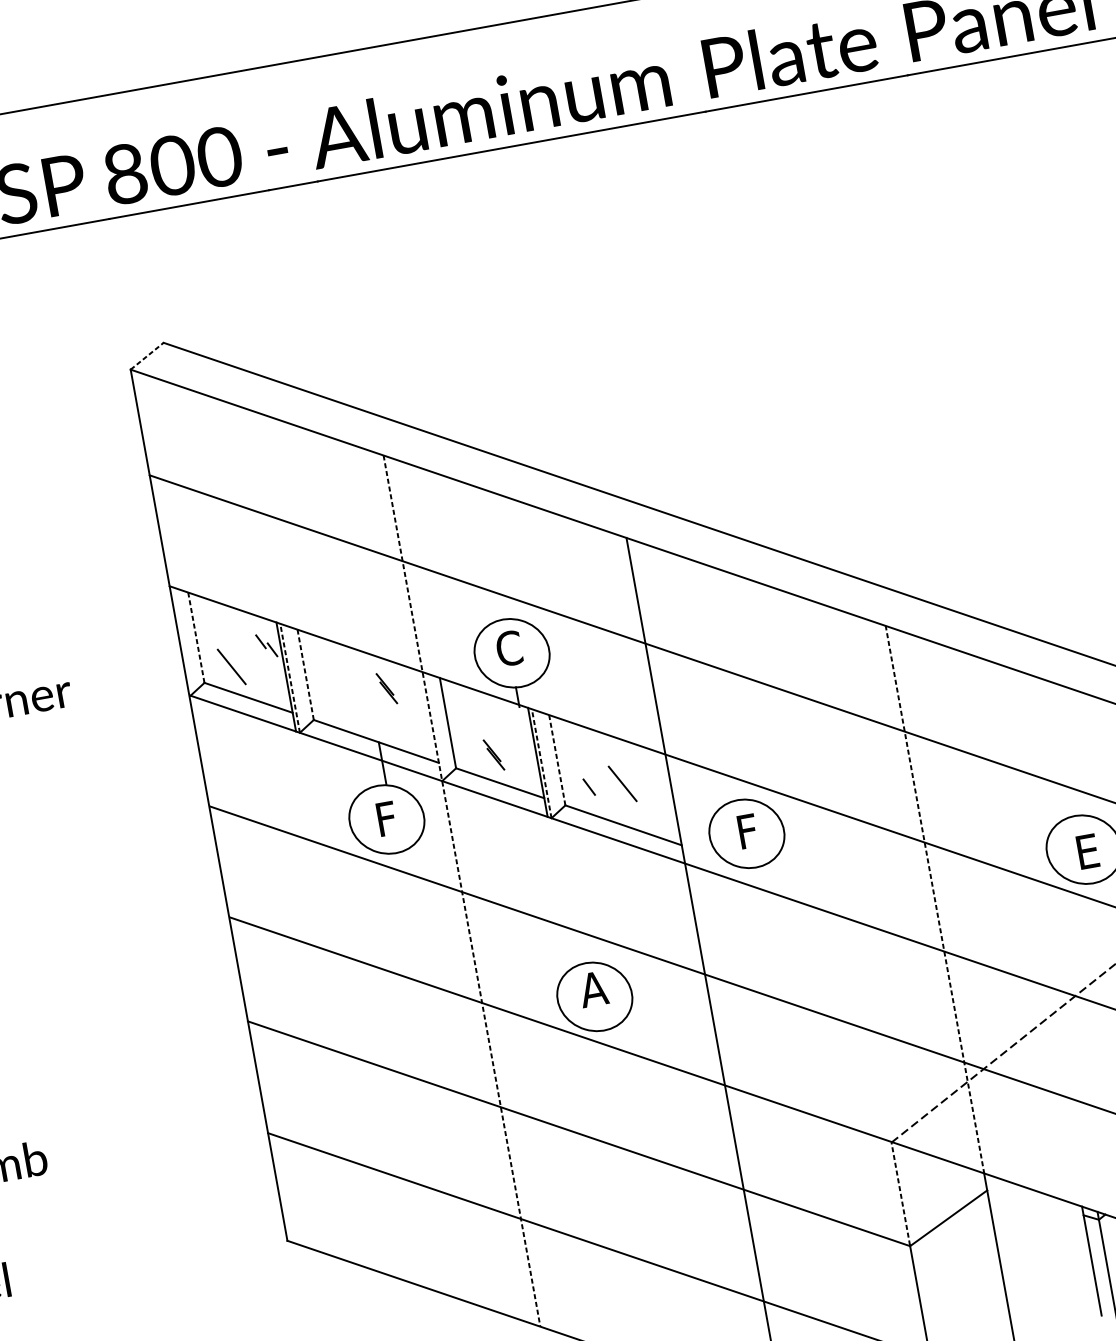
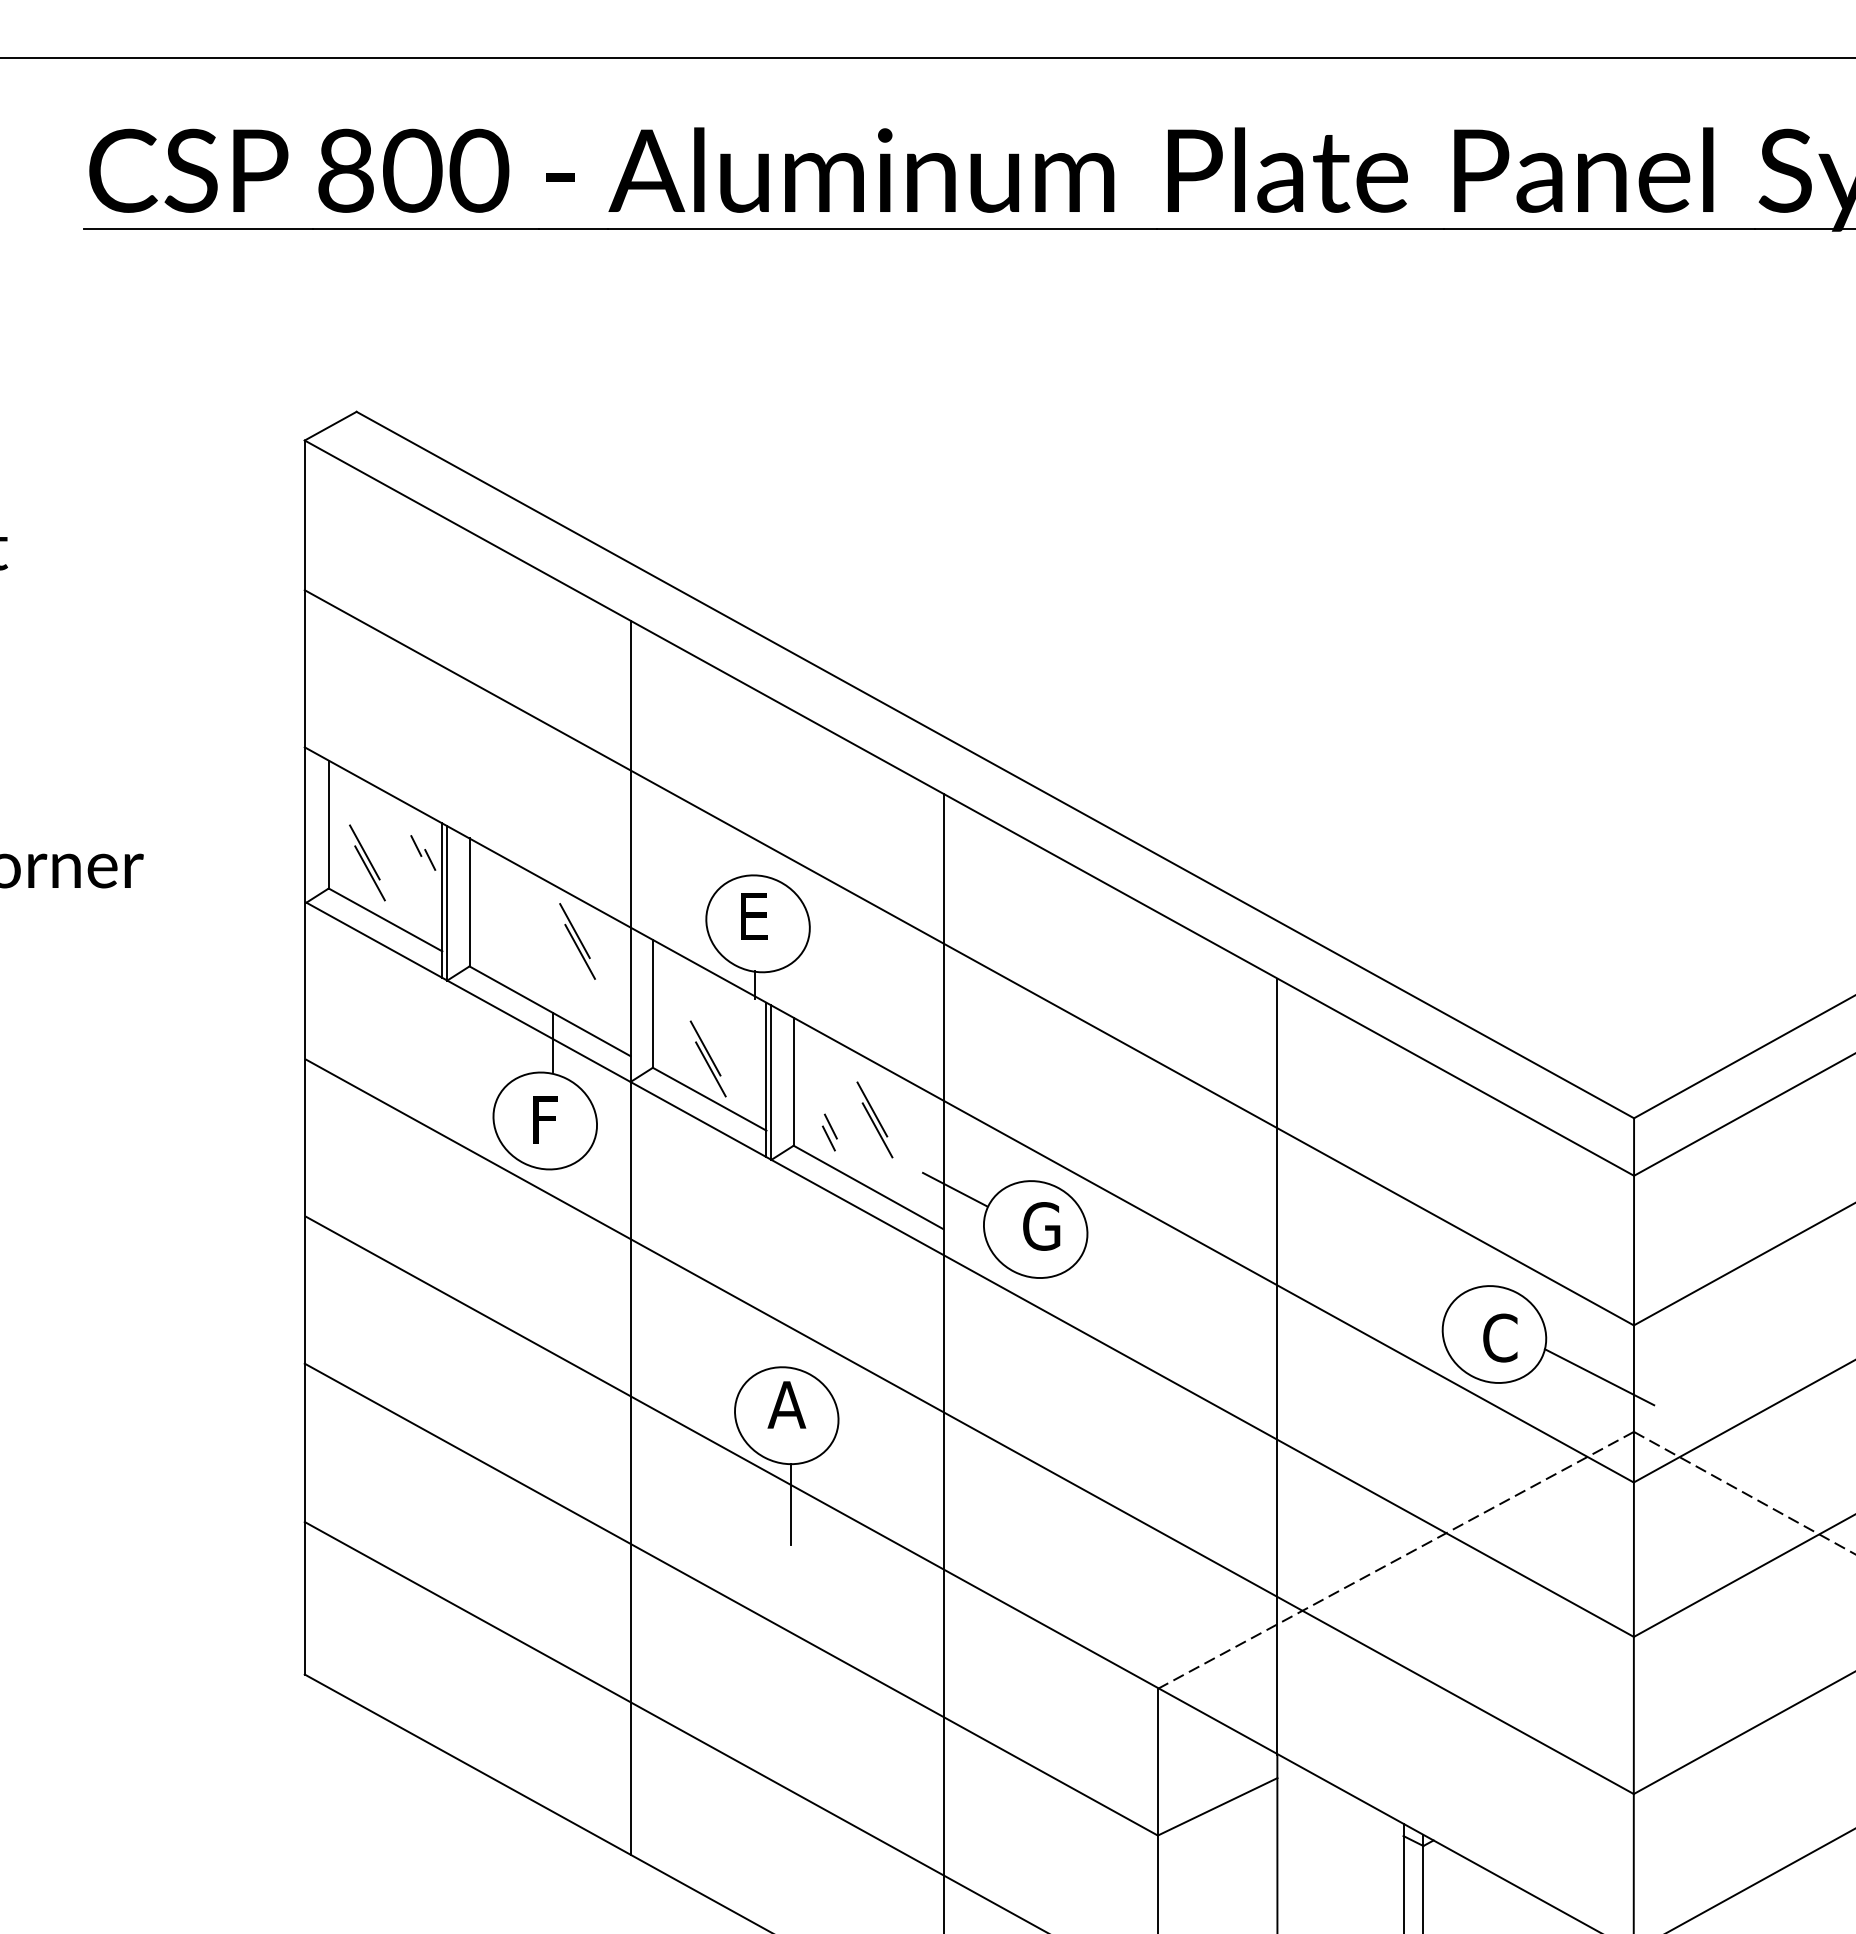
line: (147, 356) -> (330, 426), dashed -> solid
line: (196, 637) -> (328, 824), dashed -> solid
text: (509, 648) -> (755, 916), C -> E
line: (225, 652) -> (364, 852), added
line: (305, 674) -> (469, 901), dashed -> solid
line: (290, 677) -> (447, 902), dashed -> solid
part: (386, 688) -> (577, 941), size x1.67
part: (493, 754) -> (707, 1058), size x1.67
line: (557, 760) -> (793, 1081), dashed -> solid
line: (541, 763) -> (771, 1082), dashed -> solid
line: (616, 769) -> (872, 1109), added
line: (589, 795) -> (828, 1138), added
line: (685, 815) -> (955, 1189), added
text: (750, 830) -> (1041, 1226), F -> G
text: (1088, 851) -> (1500, 1337), E -> C
line: (462, 891) -> (630, 1238), dashed -> solid
line: (935, 899) -> (1277, 1366), dashed -> solid
line: (609, 1058) -> (791, 1504), added
line: (900, 1193) -> (1157, 1761), dashed -> solid

